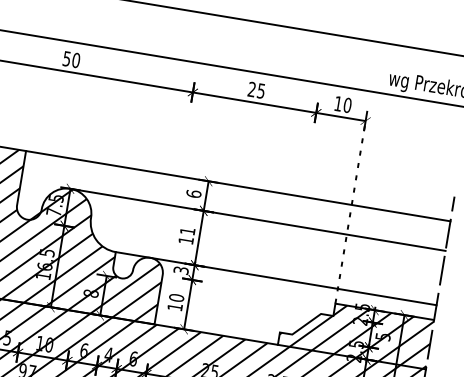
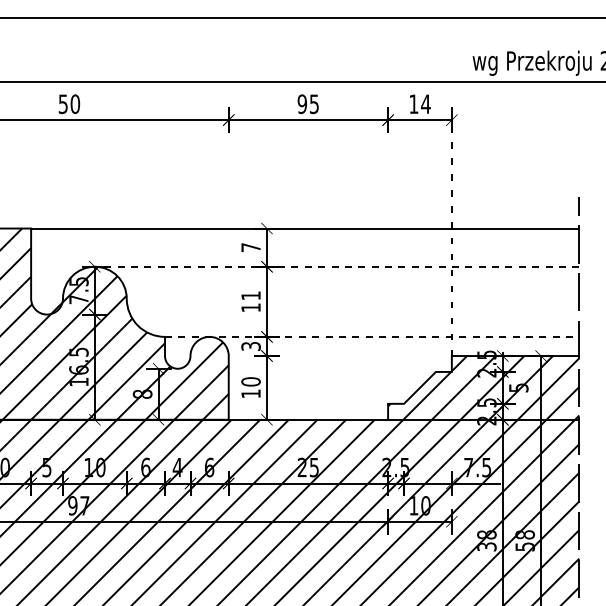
text: (251, 89) -> (301, 104), 25 -> 95
text: (347, 104) -> (425, 103), 10 -> 14
text: (193, 193) -> (250, 247), 6 -> 7
line: (257, 219) -> (336, 266), solid -> dashed
line: (276, 278) -> (372, 336), solid -> dashed

